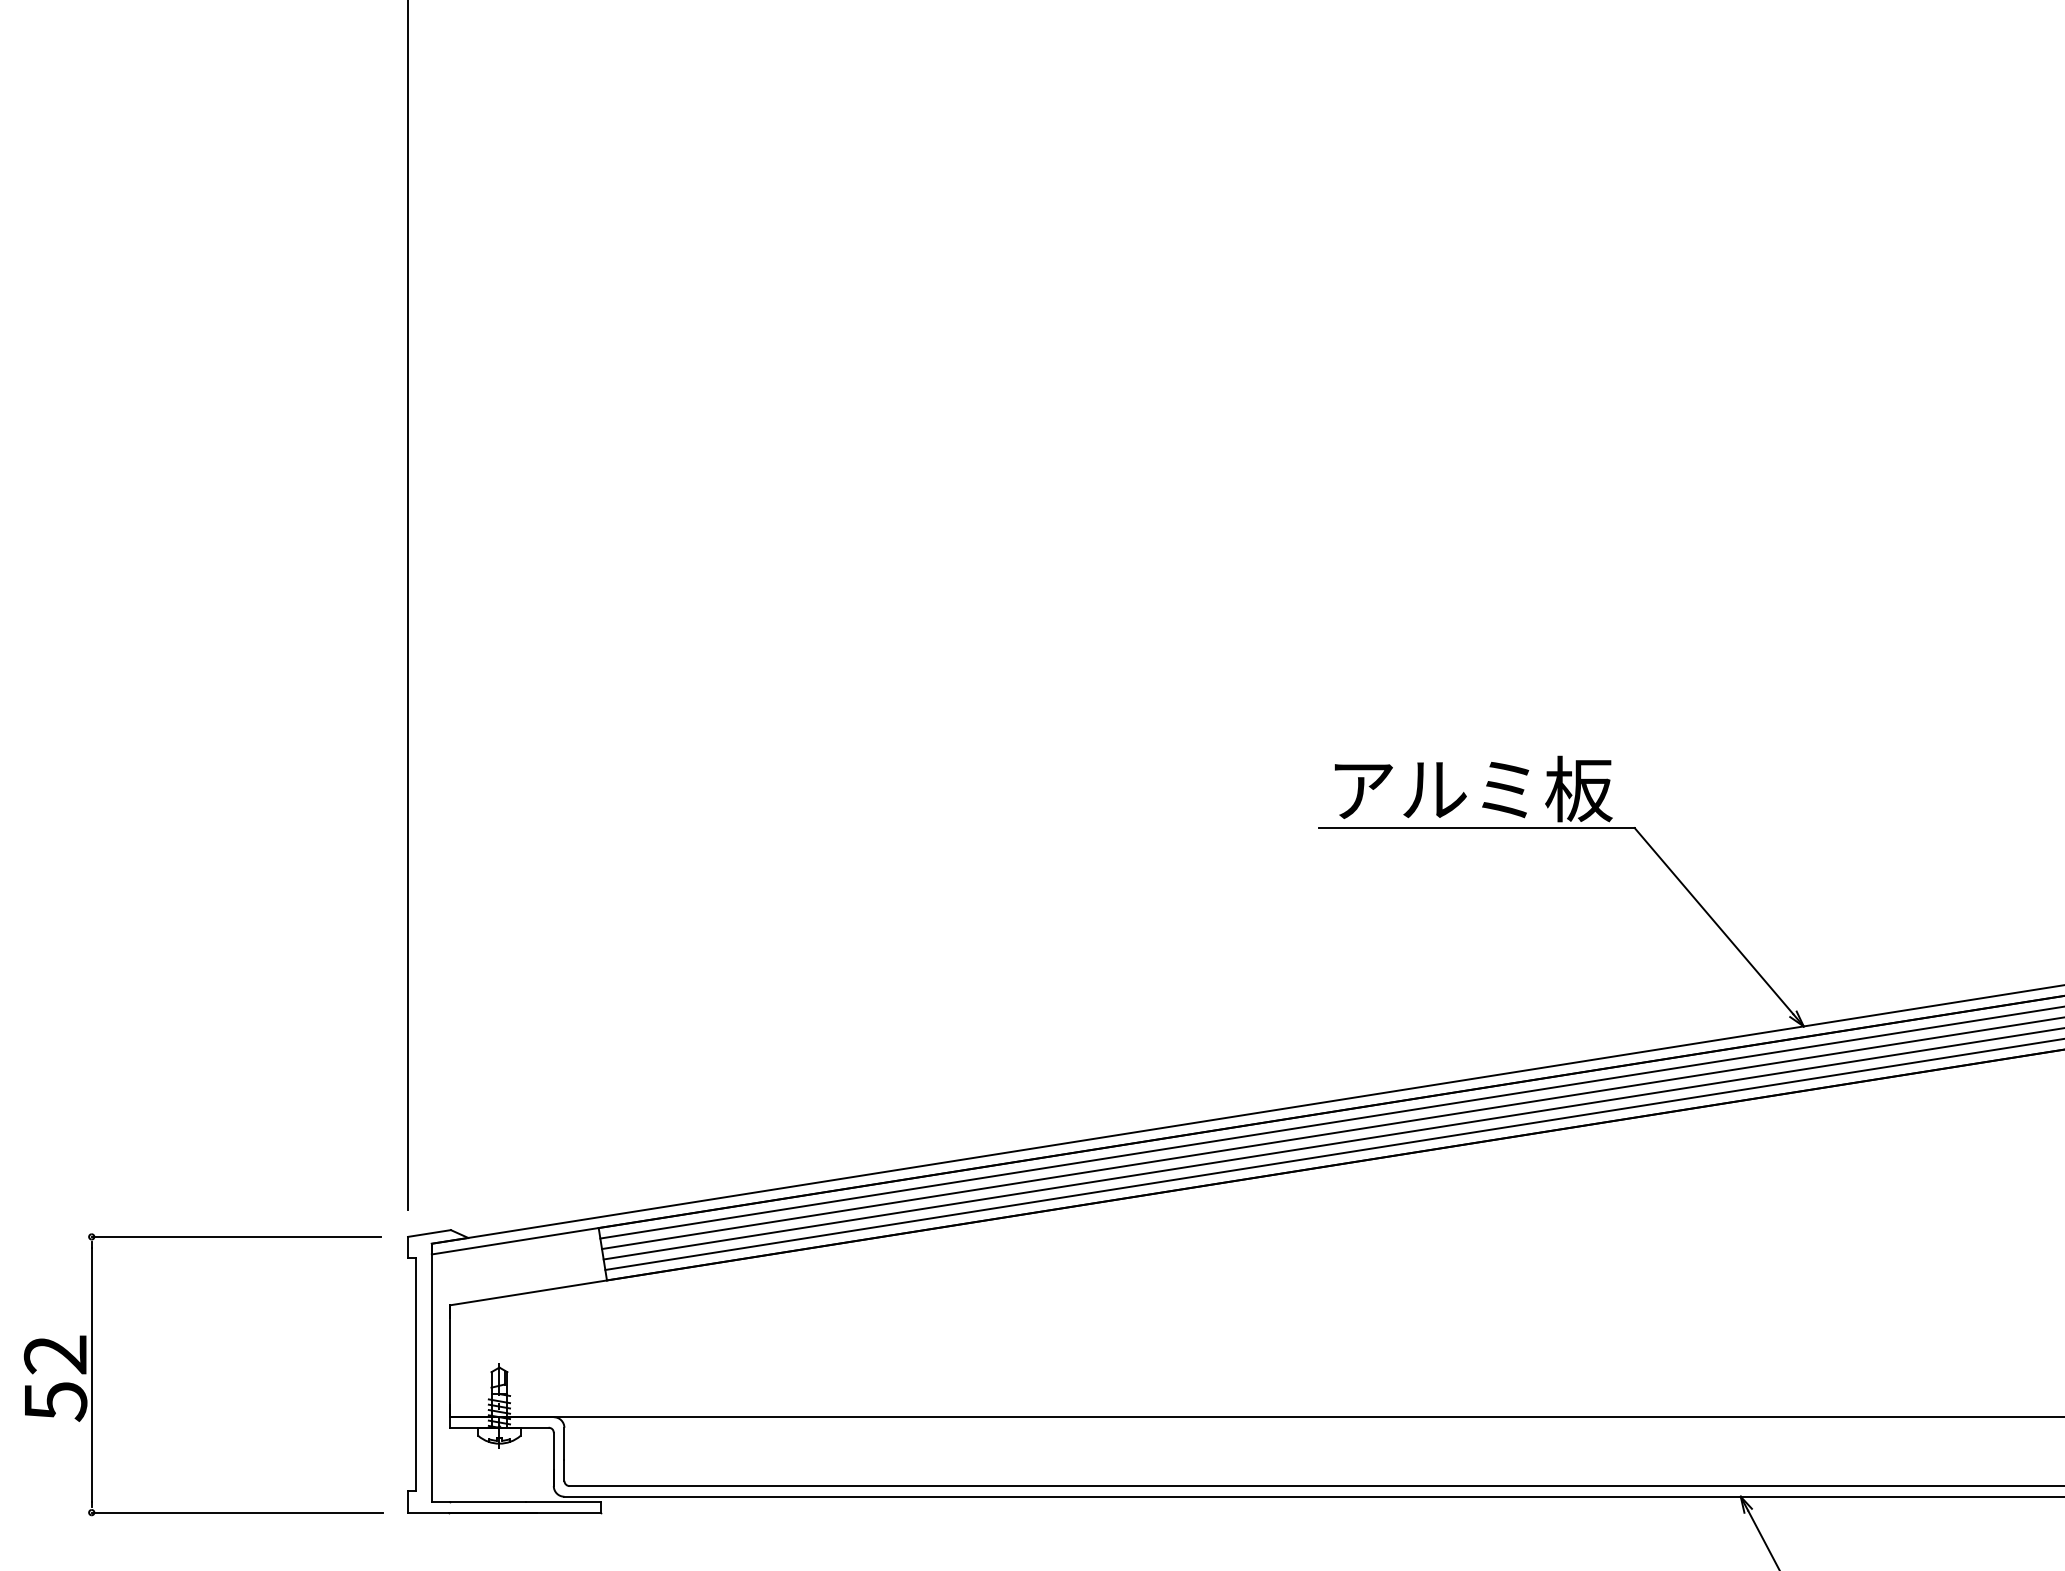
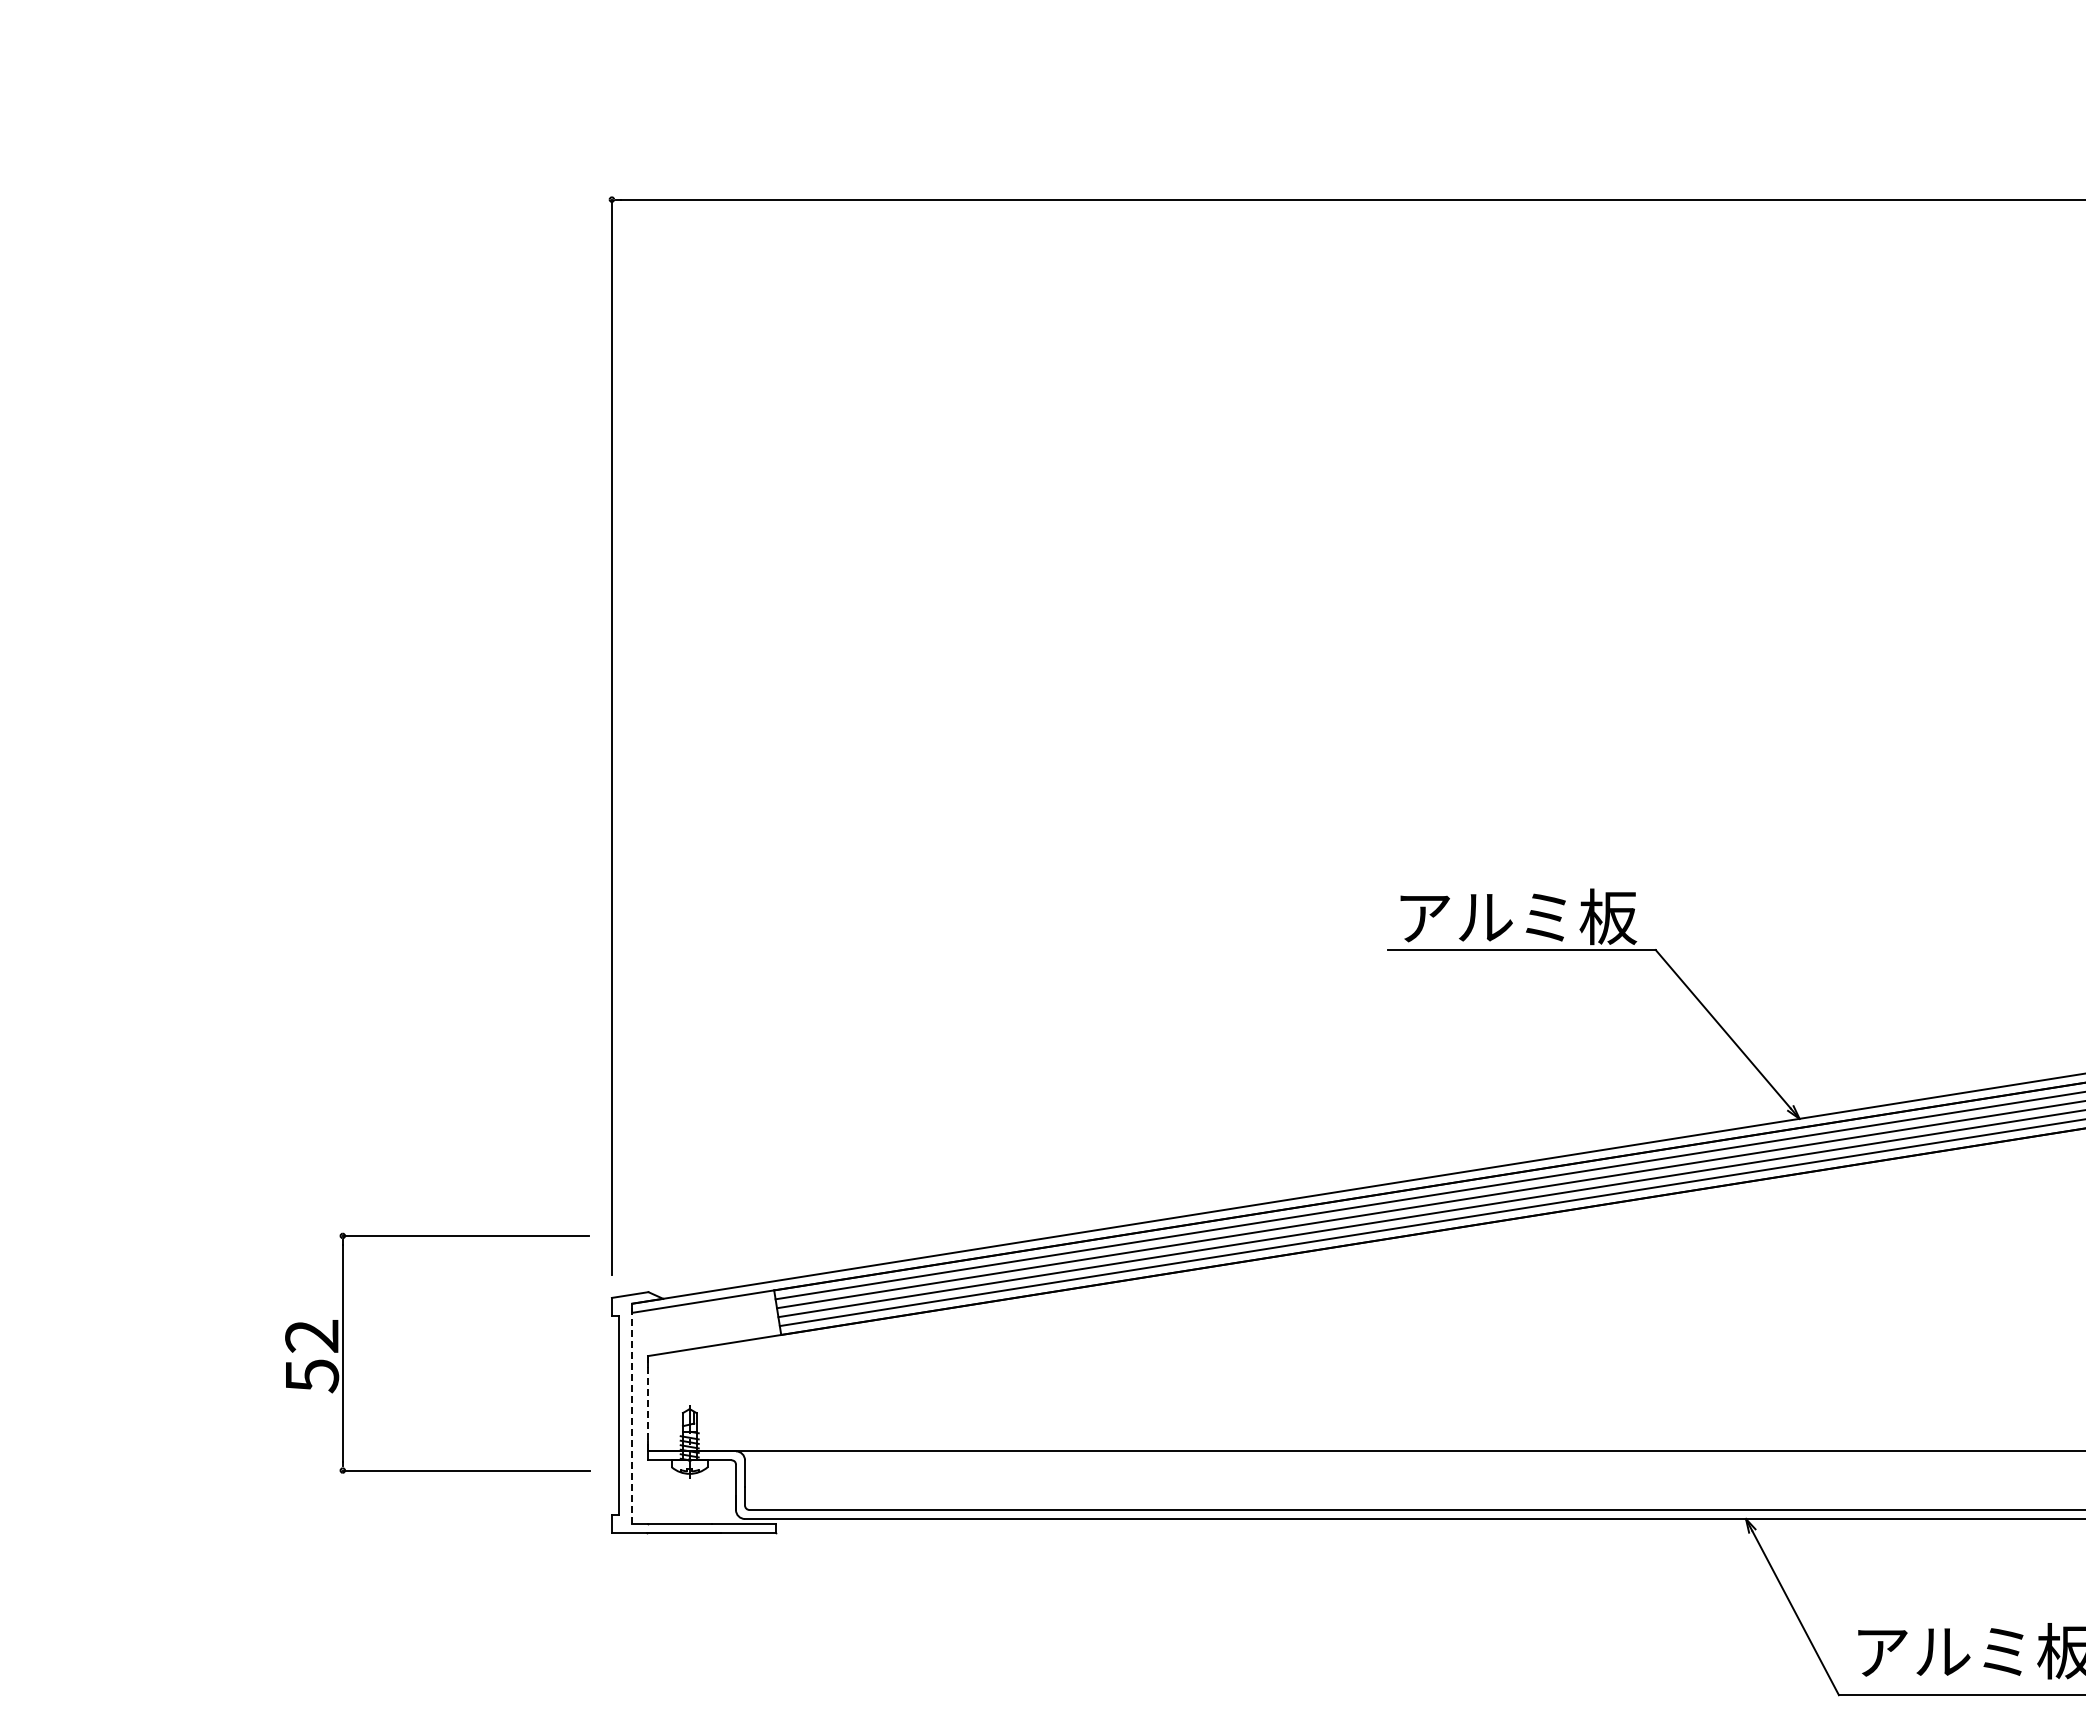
line: (450, 1360) -> (648, 1403), solid -> dashed
line: (432, 1372) -> (632, 1413), solid -> dashed
part: (92, 1373) -> (343, 1352), moved

